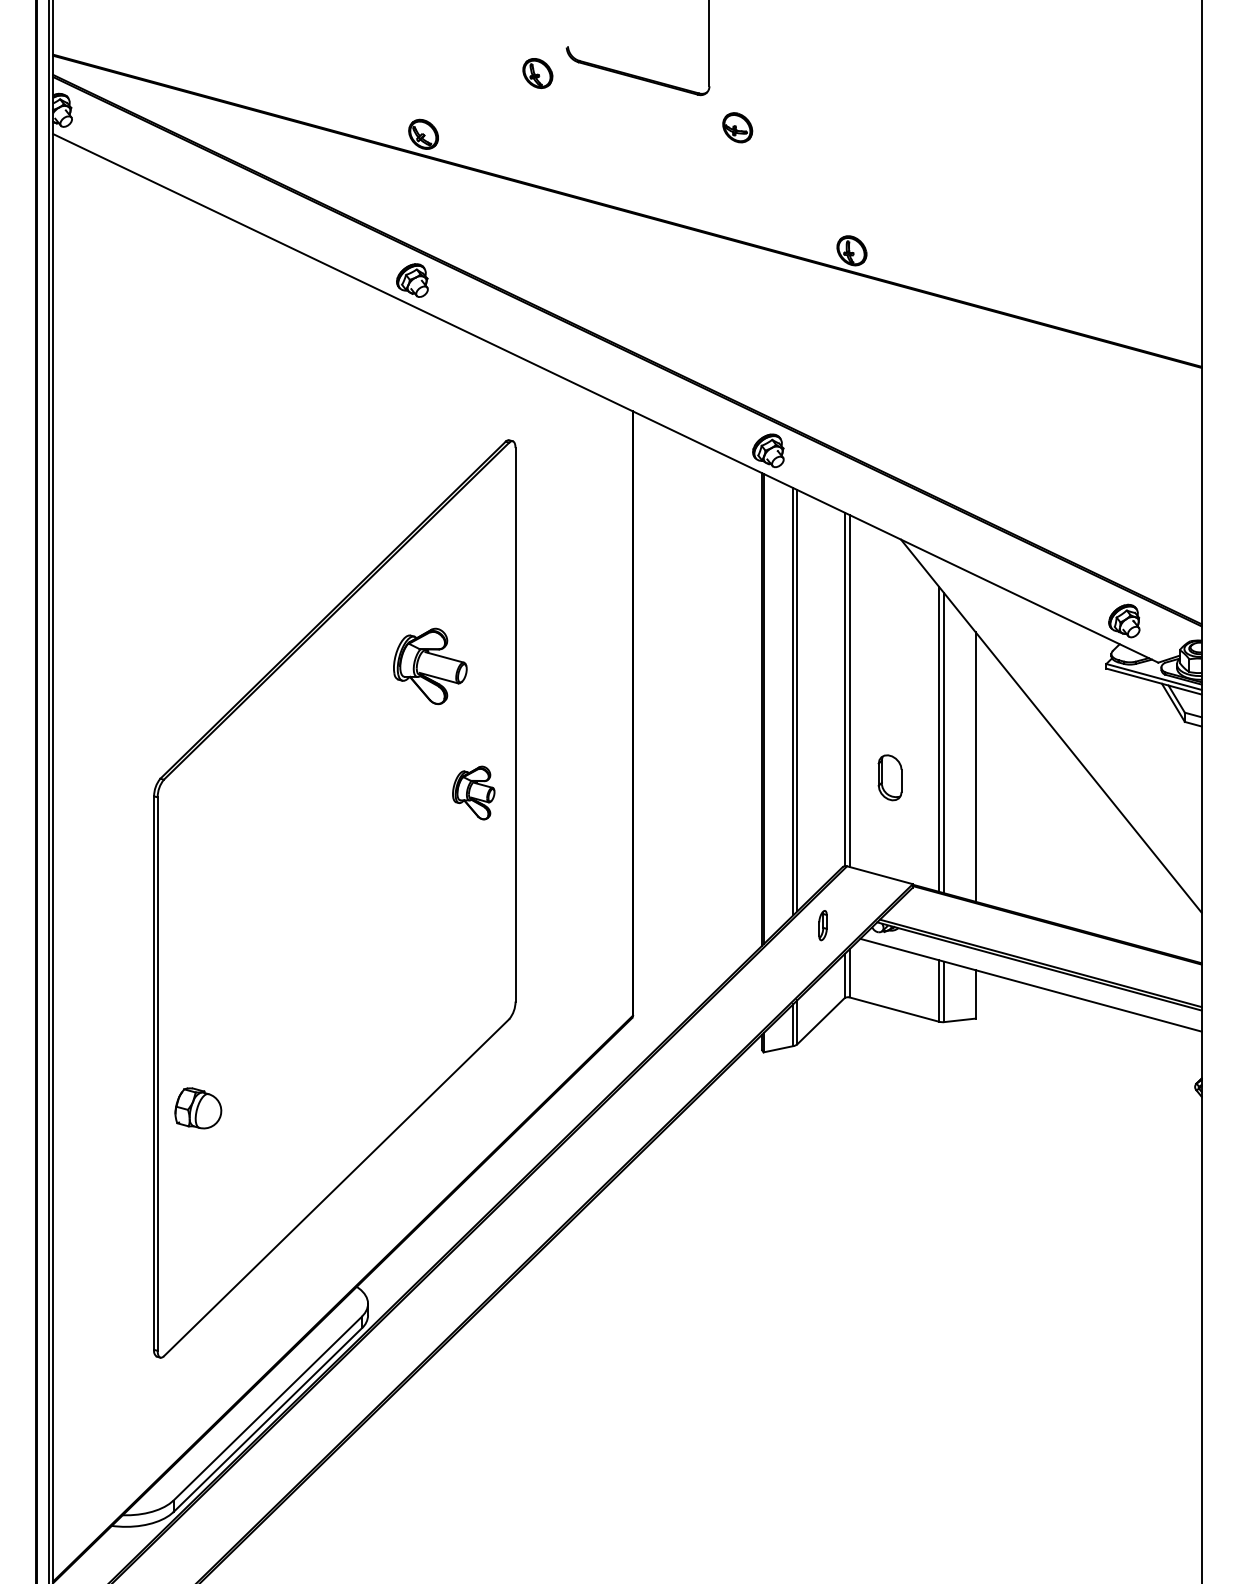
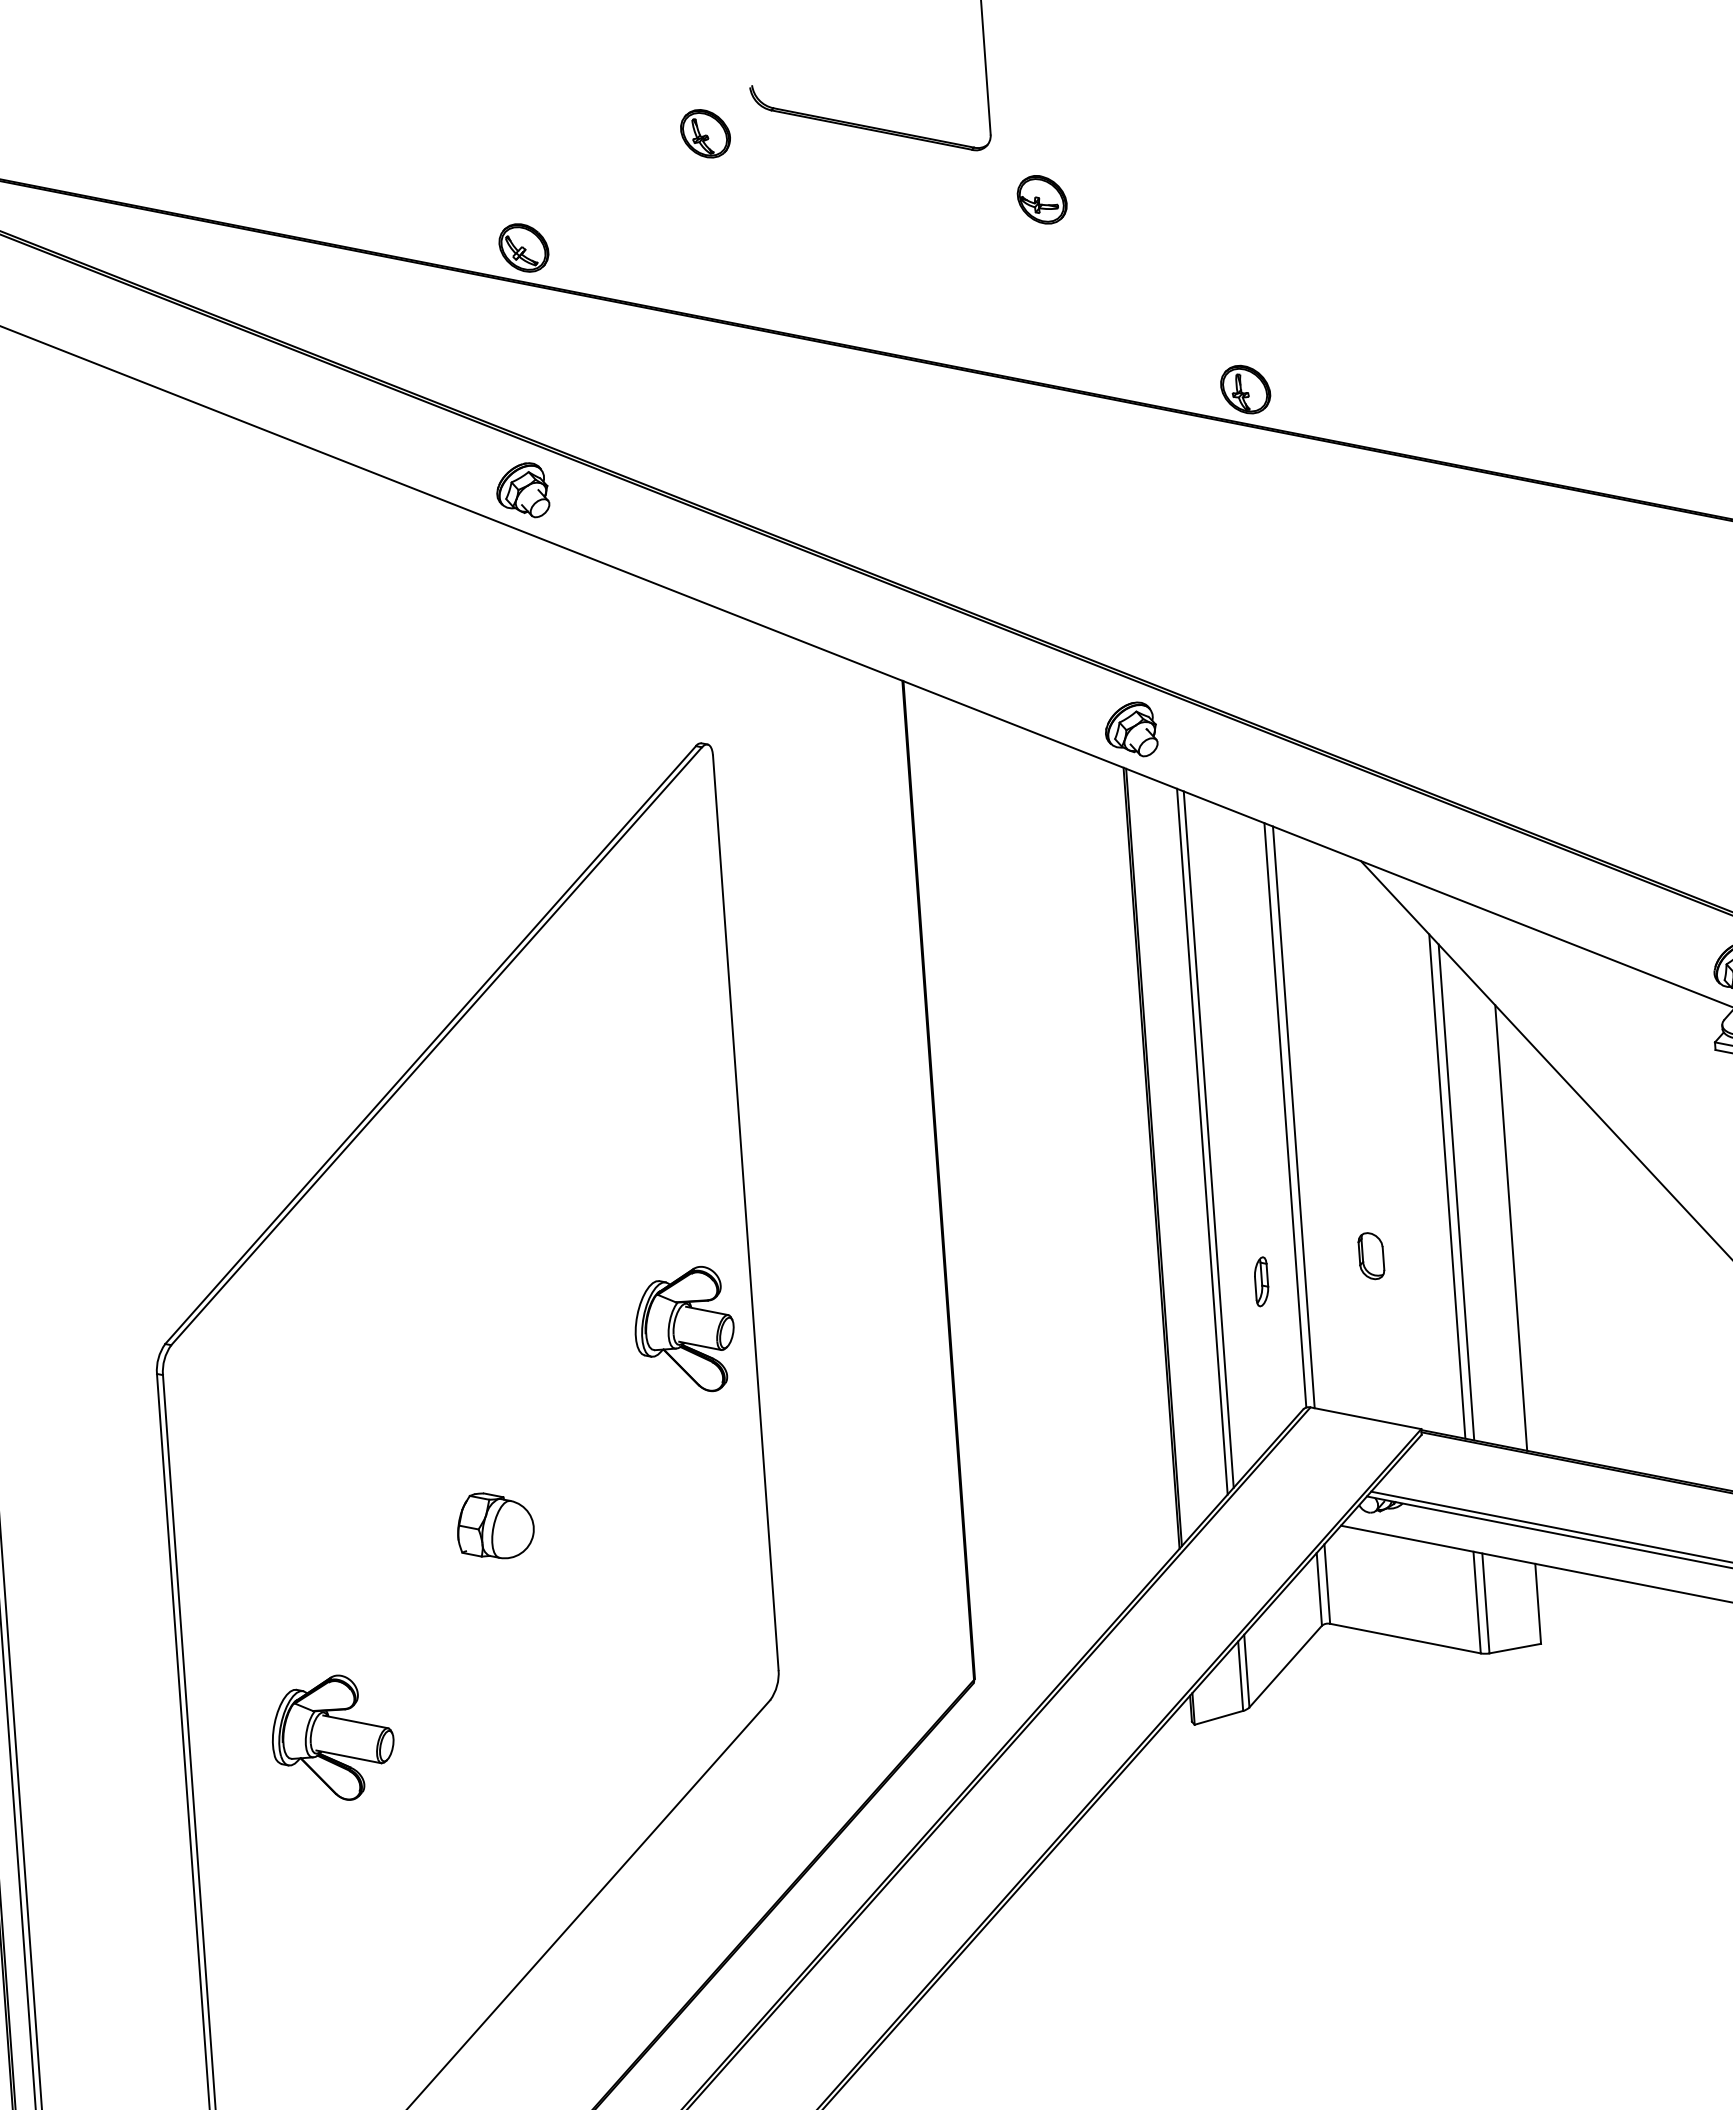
part: (430, 666) -> (333, 1738), moved
part: (890, 777) -> (1371, 1255), size x0.62
part: (473, 792) -> (684, 1329), size x1.43
part: (822, 925) -> (1260, 1281), moved
part: (198, 1108) -> (495, 1525), moved

